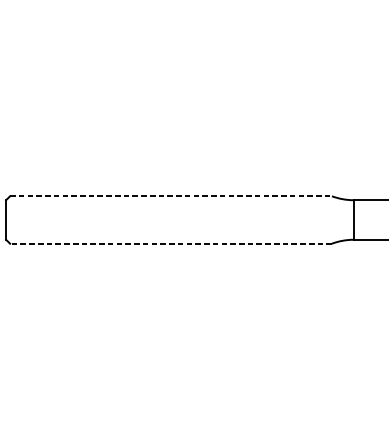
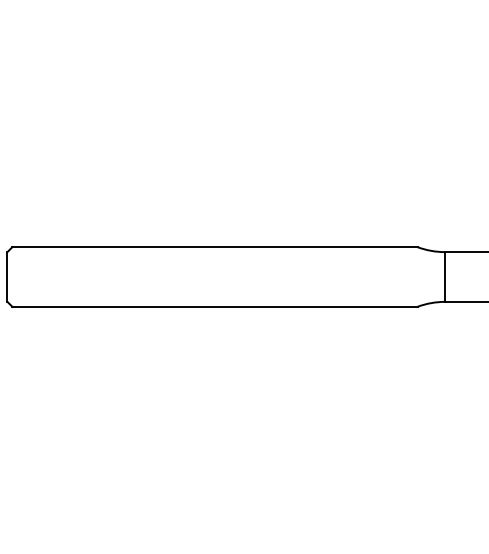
line: (170, 196) -> (214, 247), dashed -> solid
line: (170, 243) -> (214, 306), dashed -> solid

